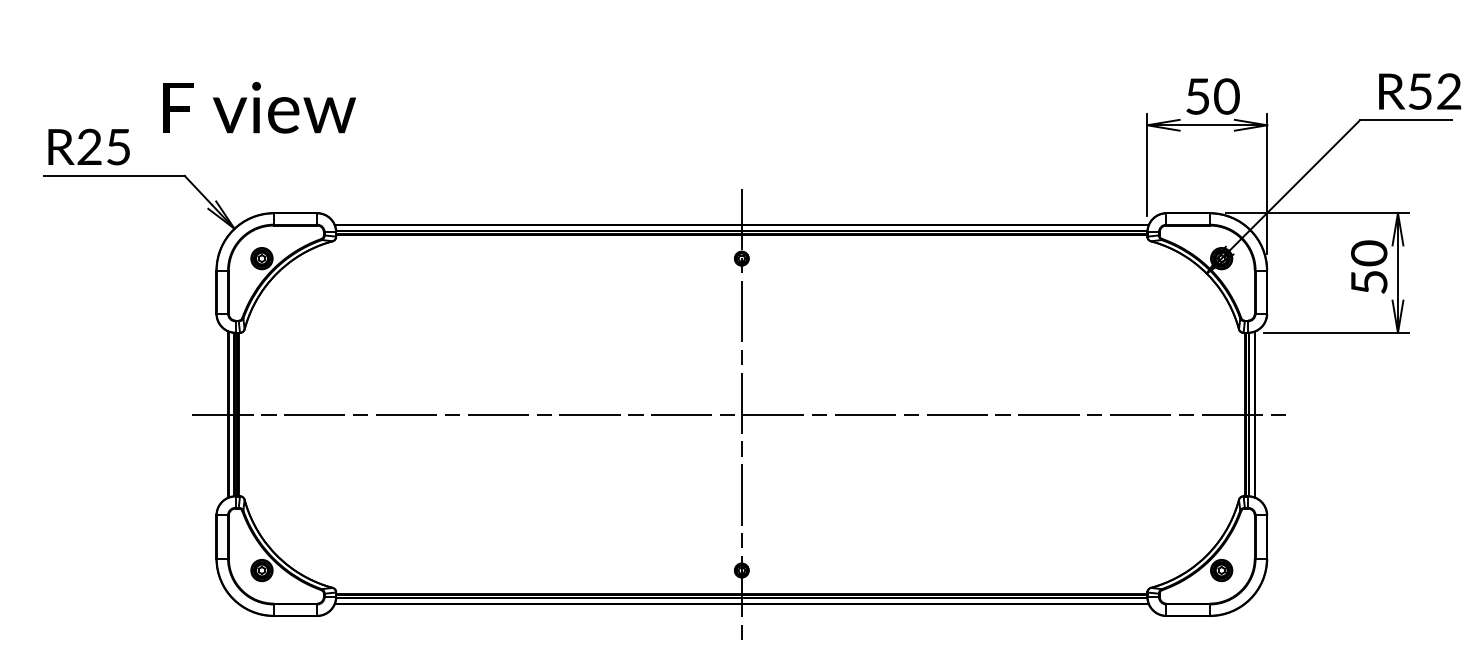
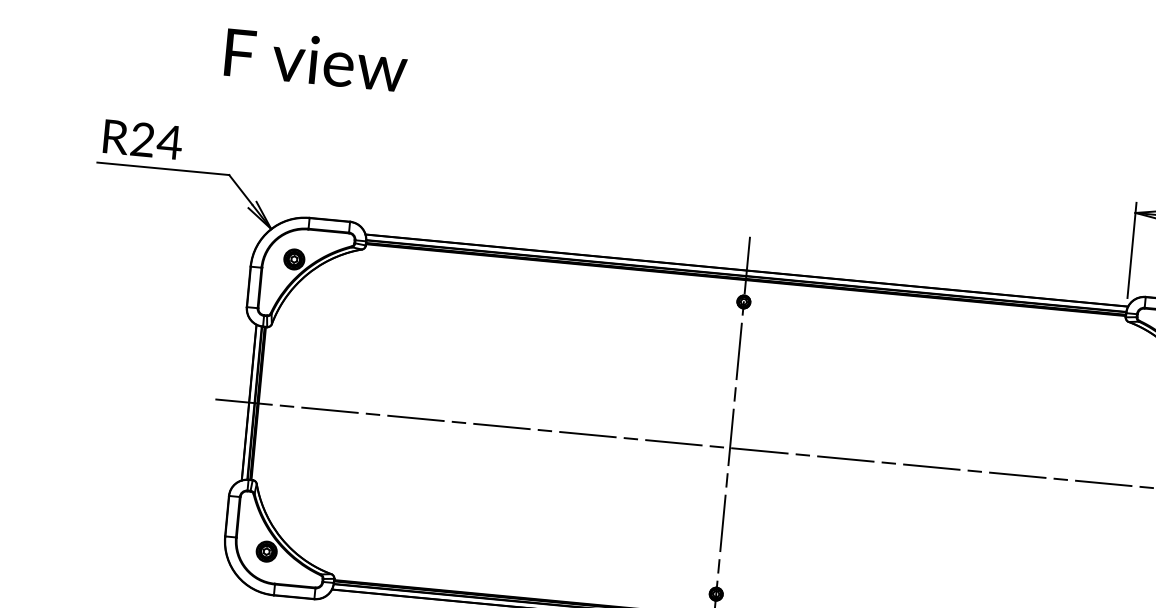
text: (259, 107) -> (316, 60), moved
text: (118, 147) -> (169, 142), R25 -> R24

